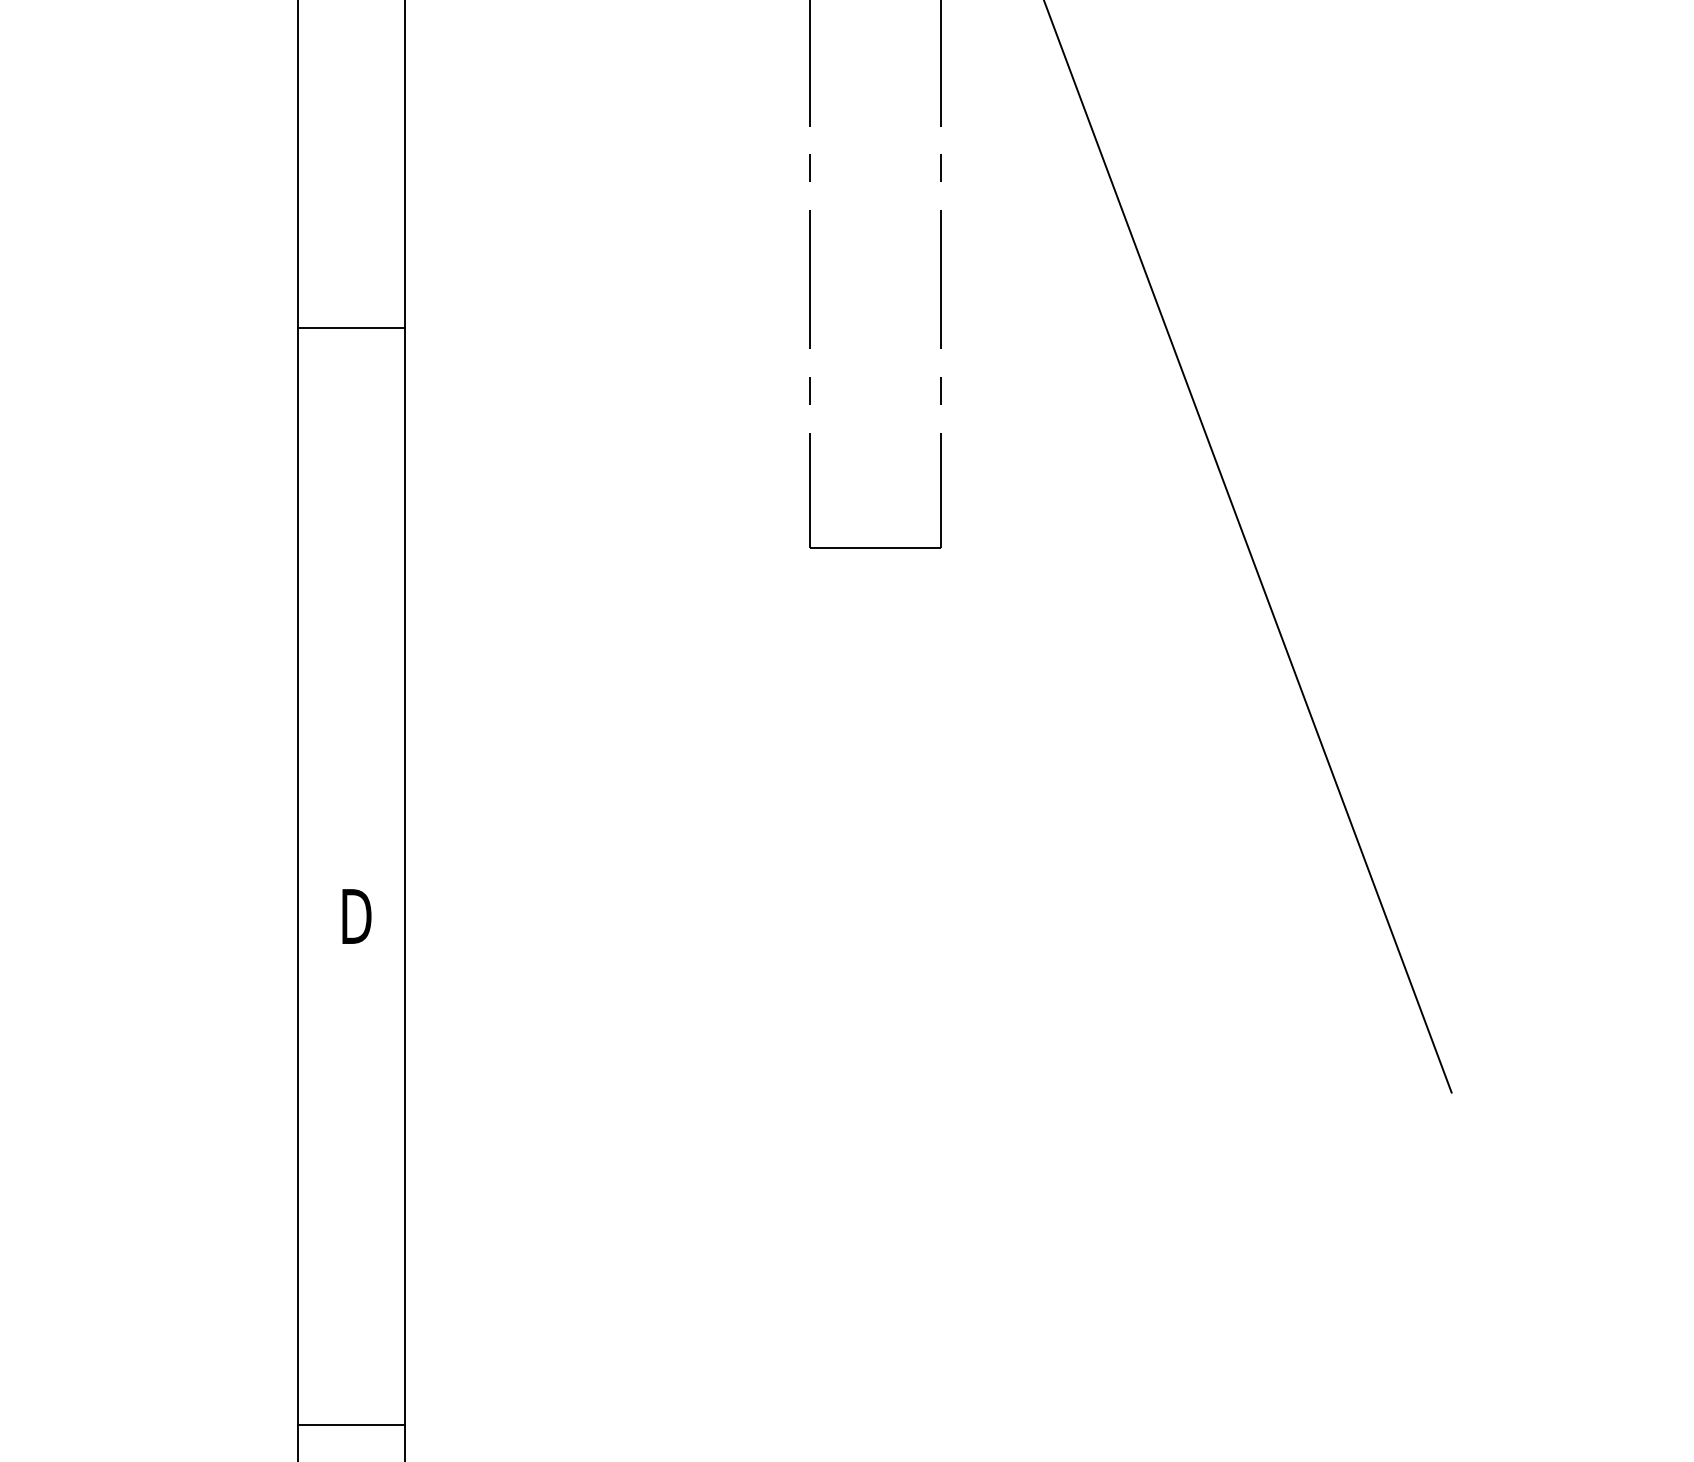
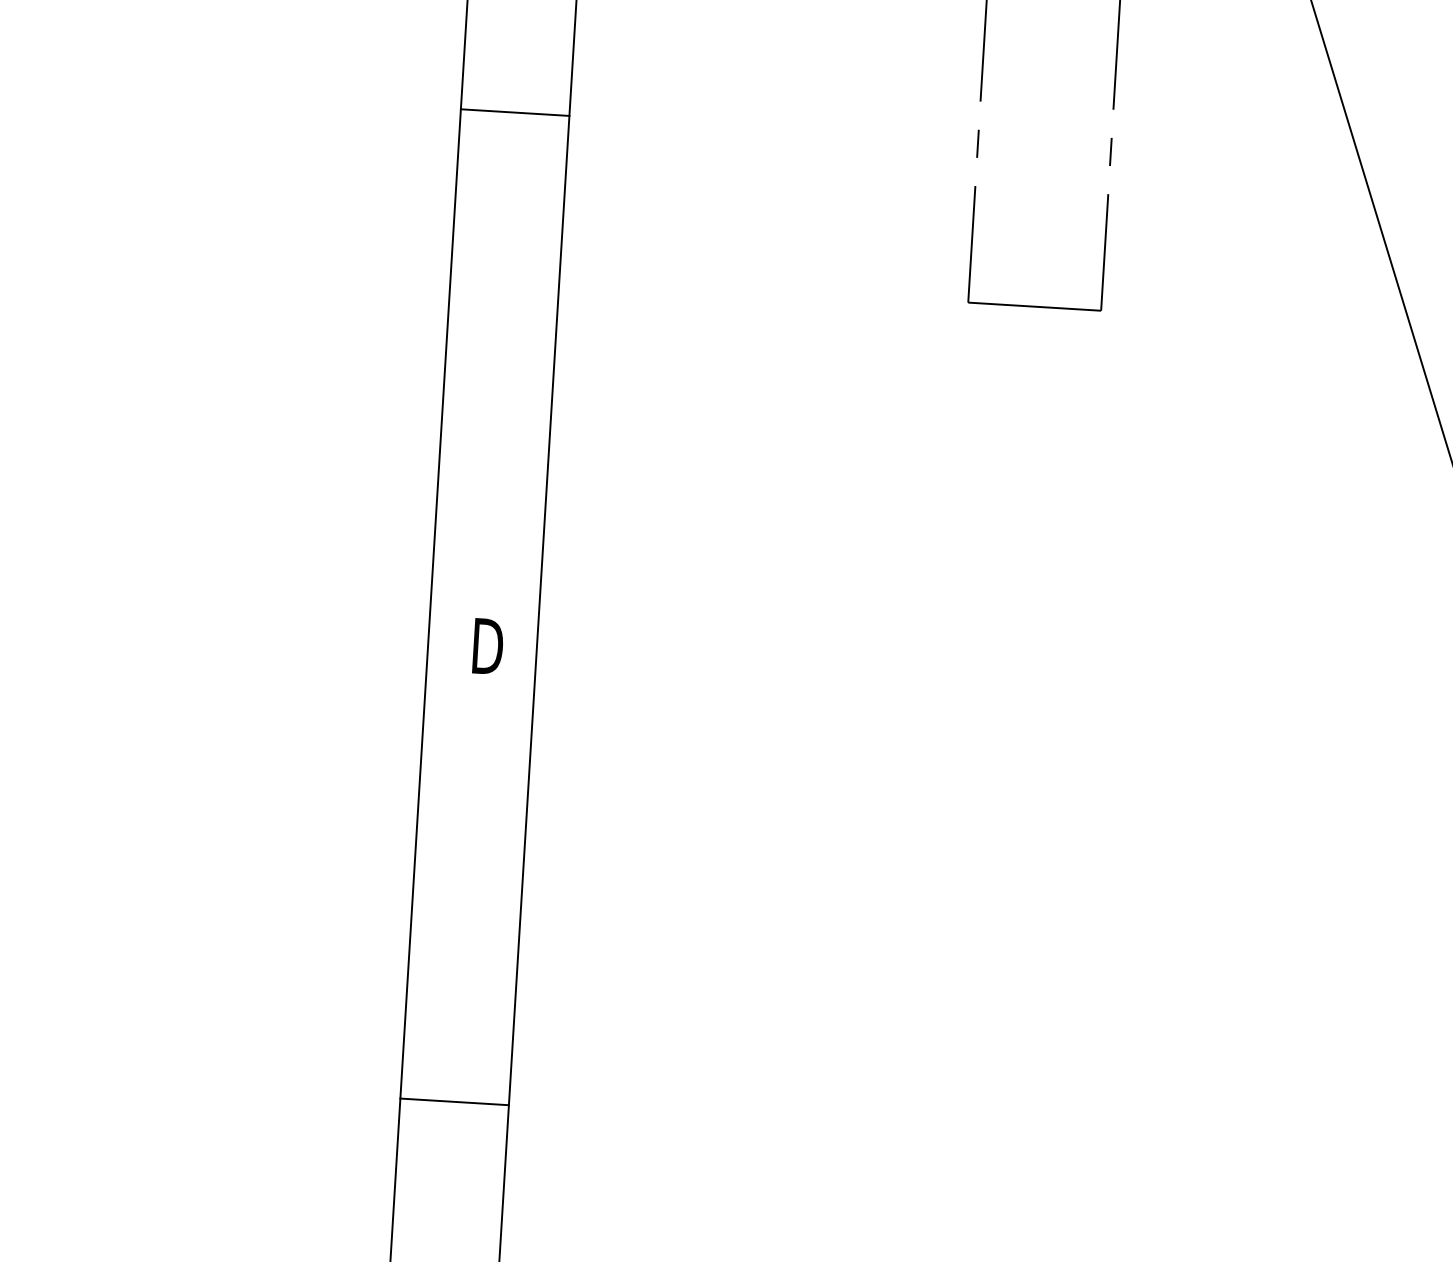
line: (351, 328) -> (515, 112), moved
line: (351, 1424) -> (454, 1101), moved

